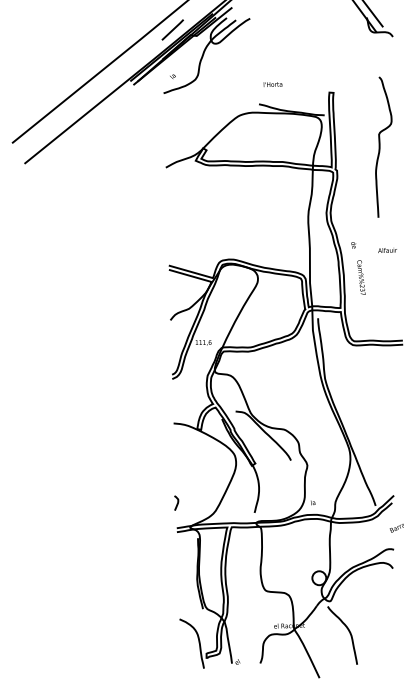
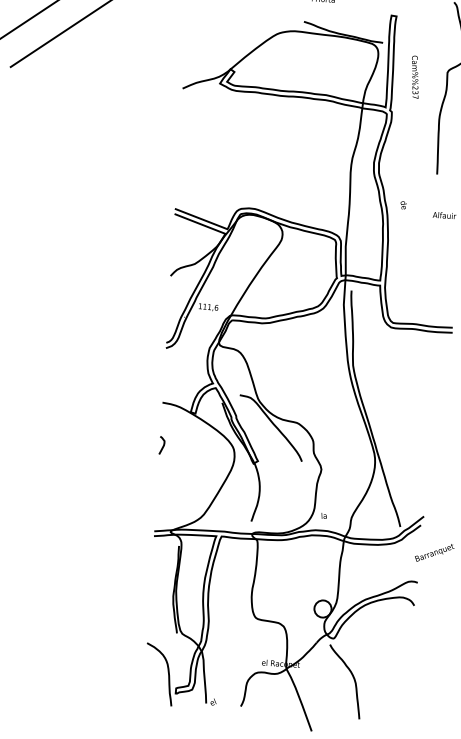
text: (361, 277) -> (415, 77), moved
curve: (177, 502) -> (163, 444), moved

